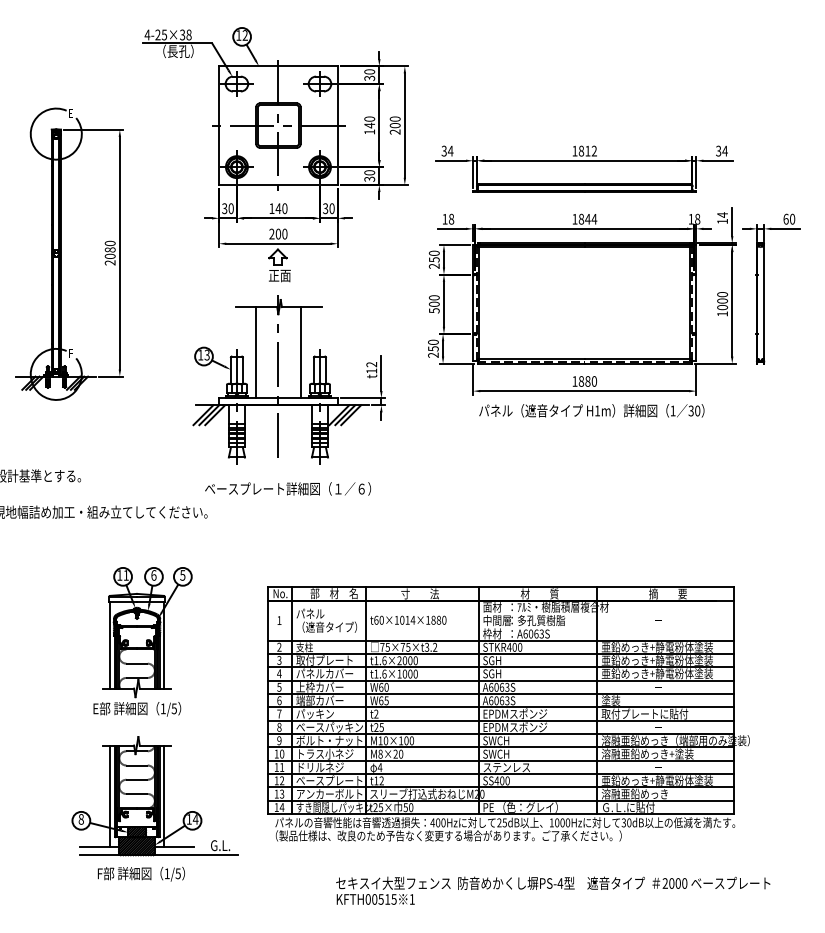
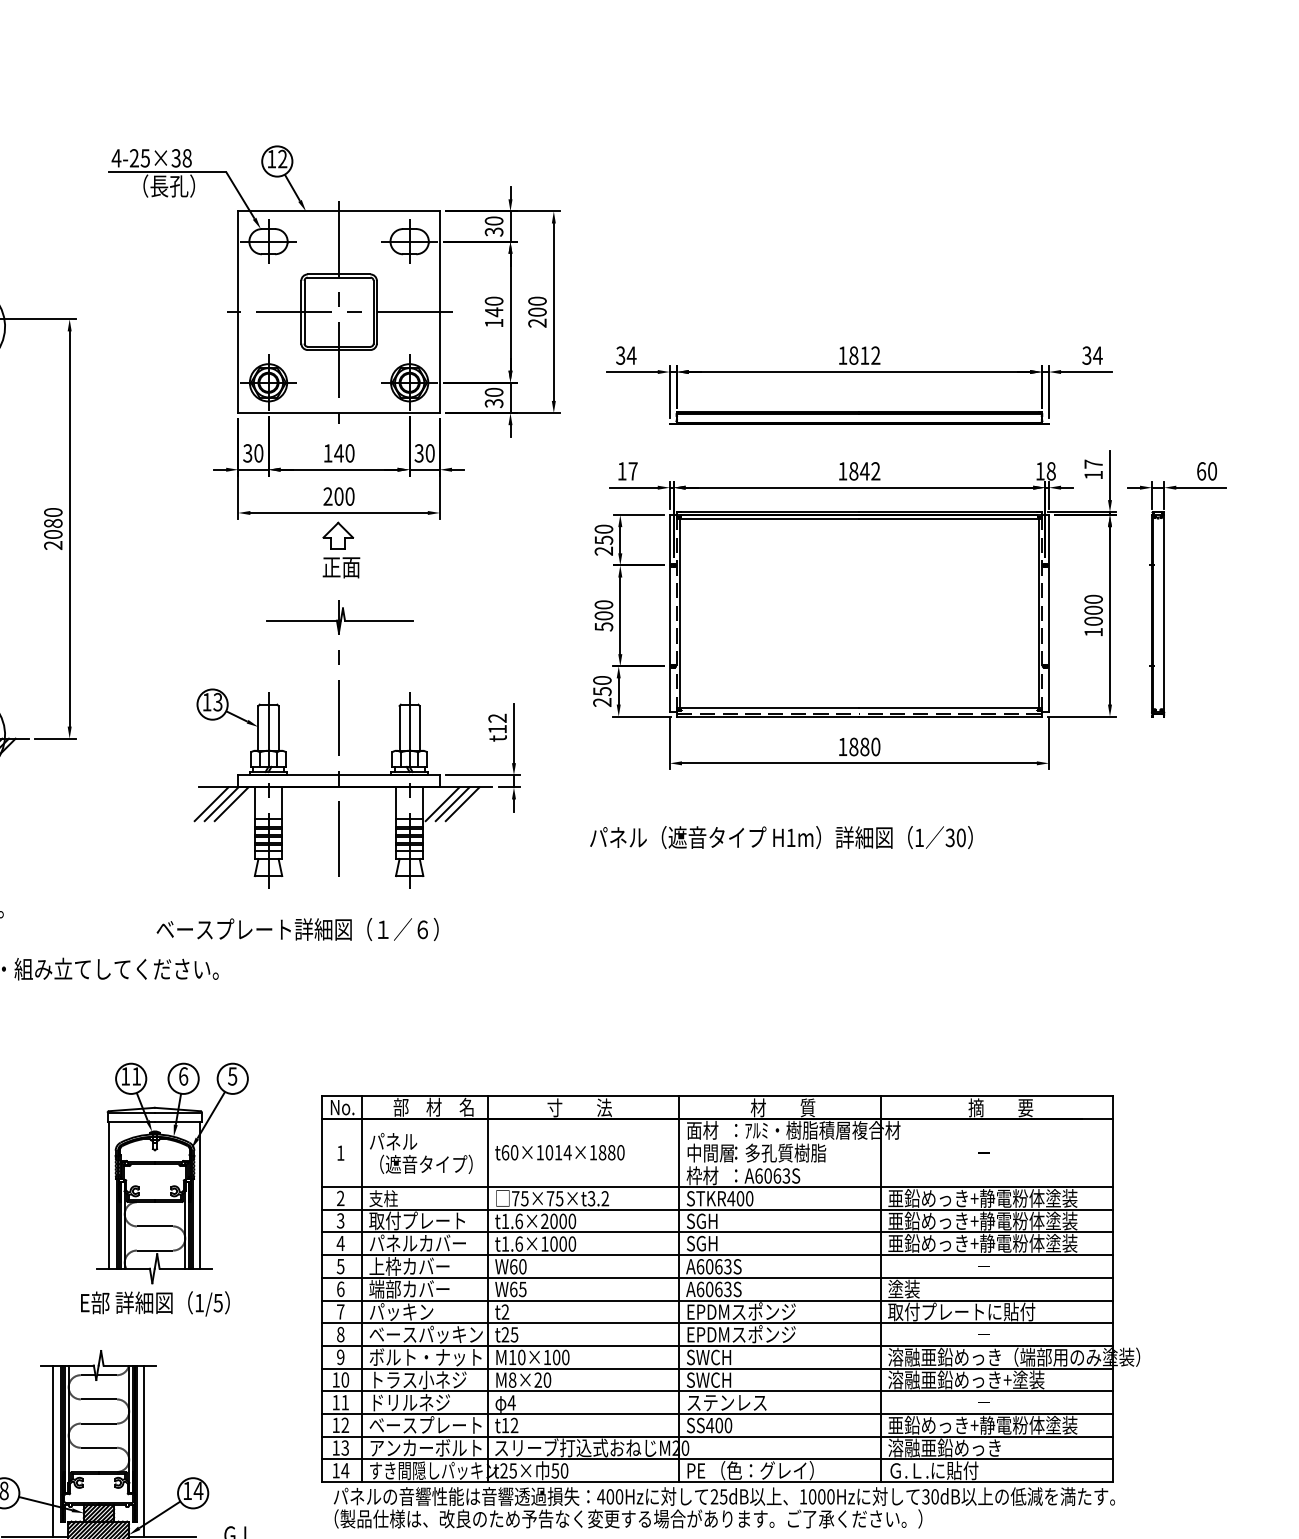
text: (722, 214) -> (1093, 463), 14 -> 17
text: (451, 218) -> (633, 470), 18 -> 17
text: (594, 218) -> (876, 470), 1844 -> 1842
line: (256, 352) -> (301, 697), removed
line: (300, 352) -> (376, 697), removed
text: (591, 410) -> (780, 837), moved
text: (287, 488) -> (296, 928), moved
part: (142, 641) -> (164, 1188), moved

